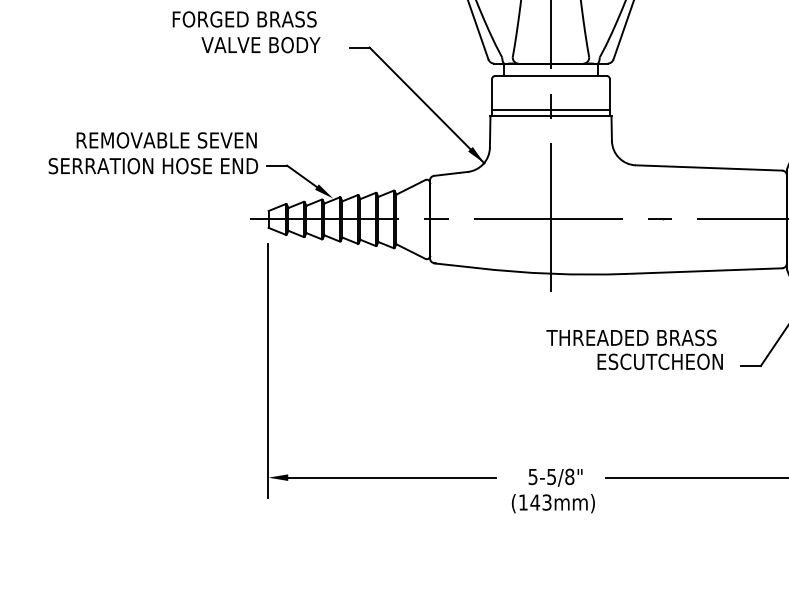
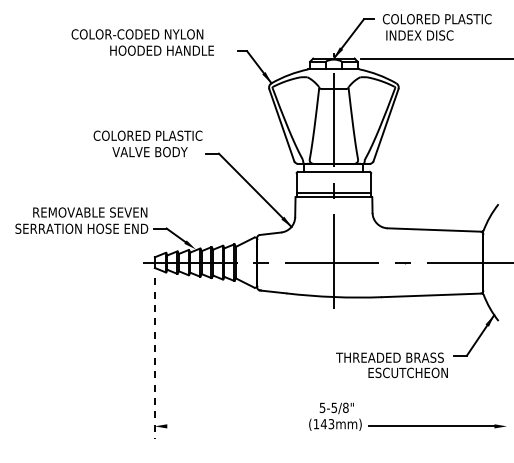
text: (256, 18) -> (147, 135), FORGED BRASS -> COLORED PLASTIC
text: (633, 350) -> (391, 365), moved
line: (268, 372) -> (154, 359), solid -> dashed
line: (391, 477) -> (232, 426), removed
text: (553, 490) -> (335, 416), moved

